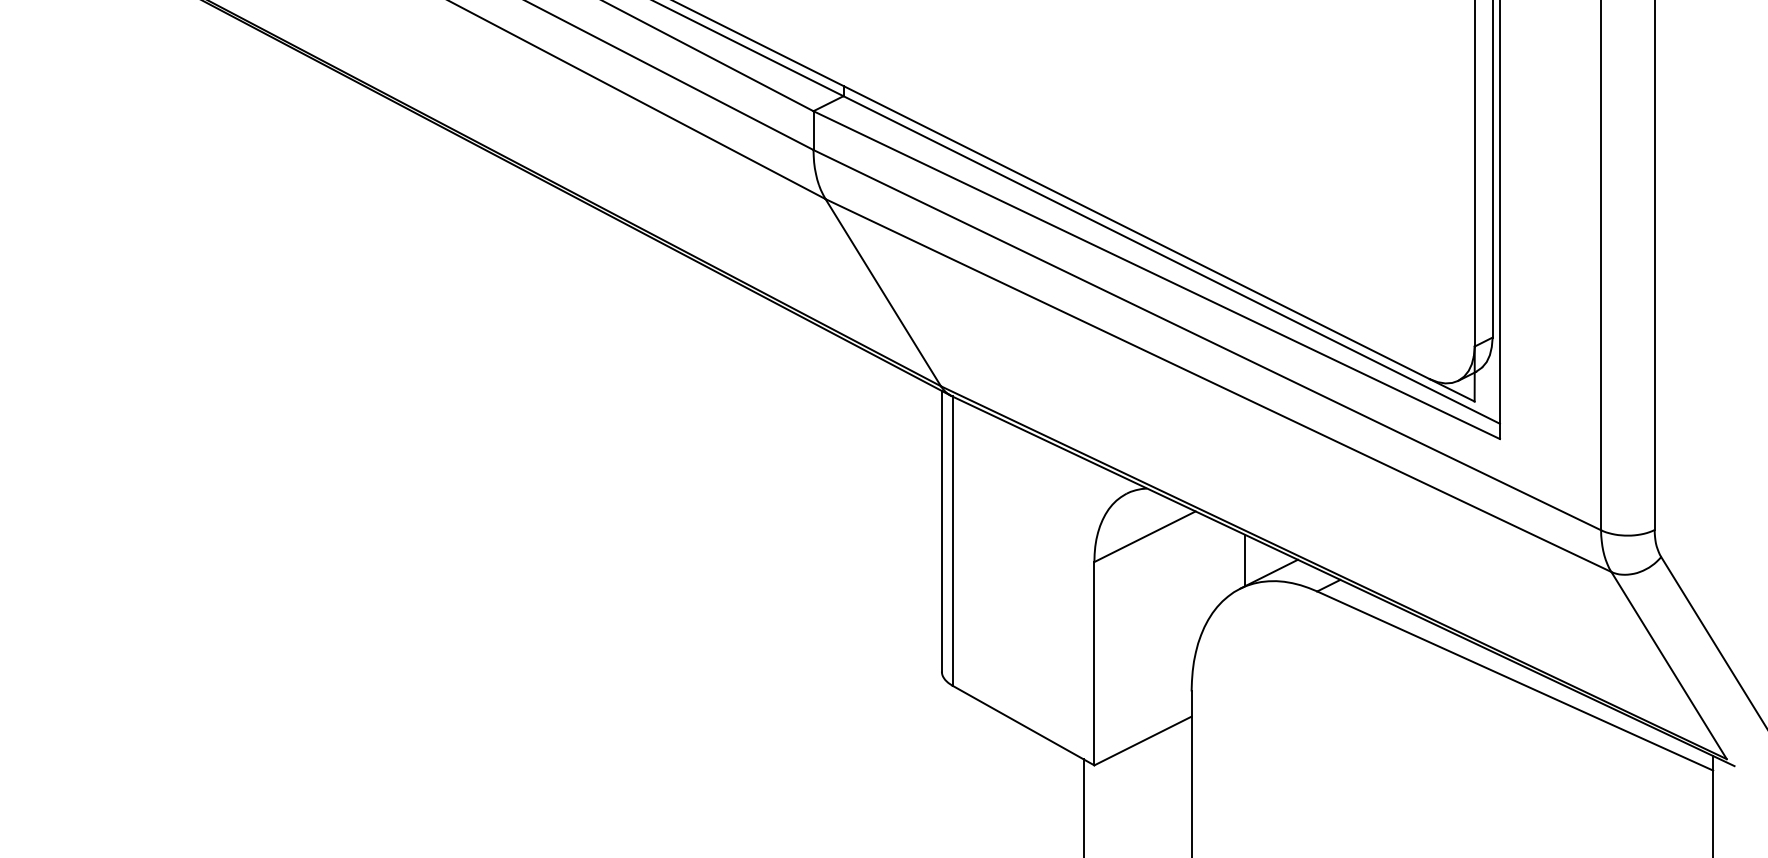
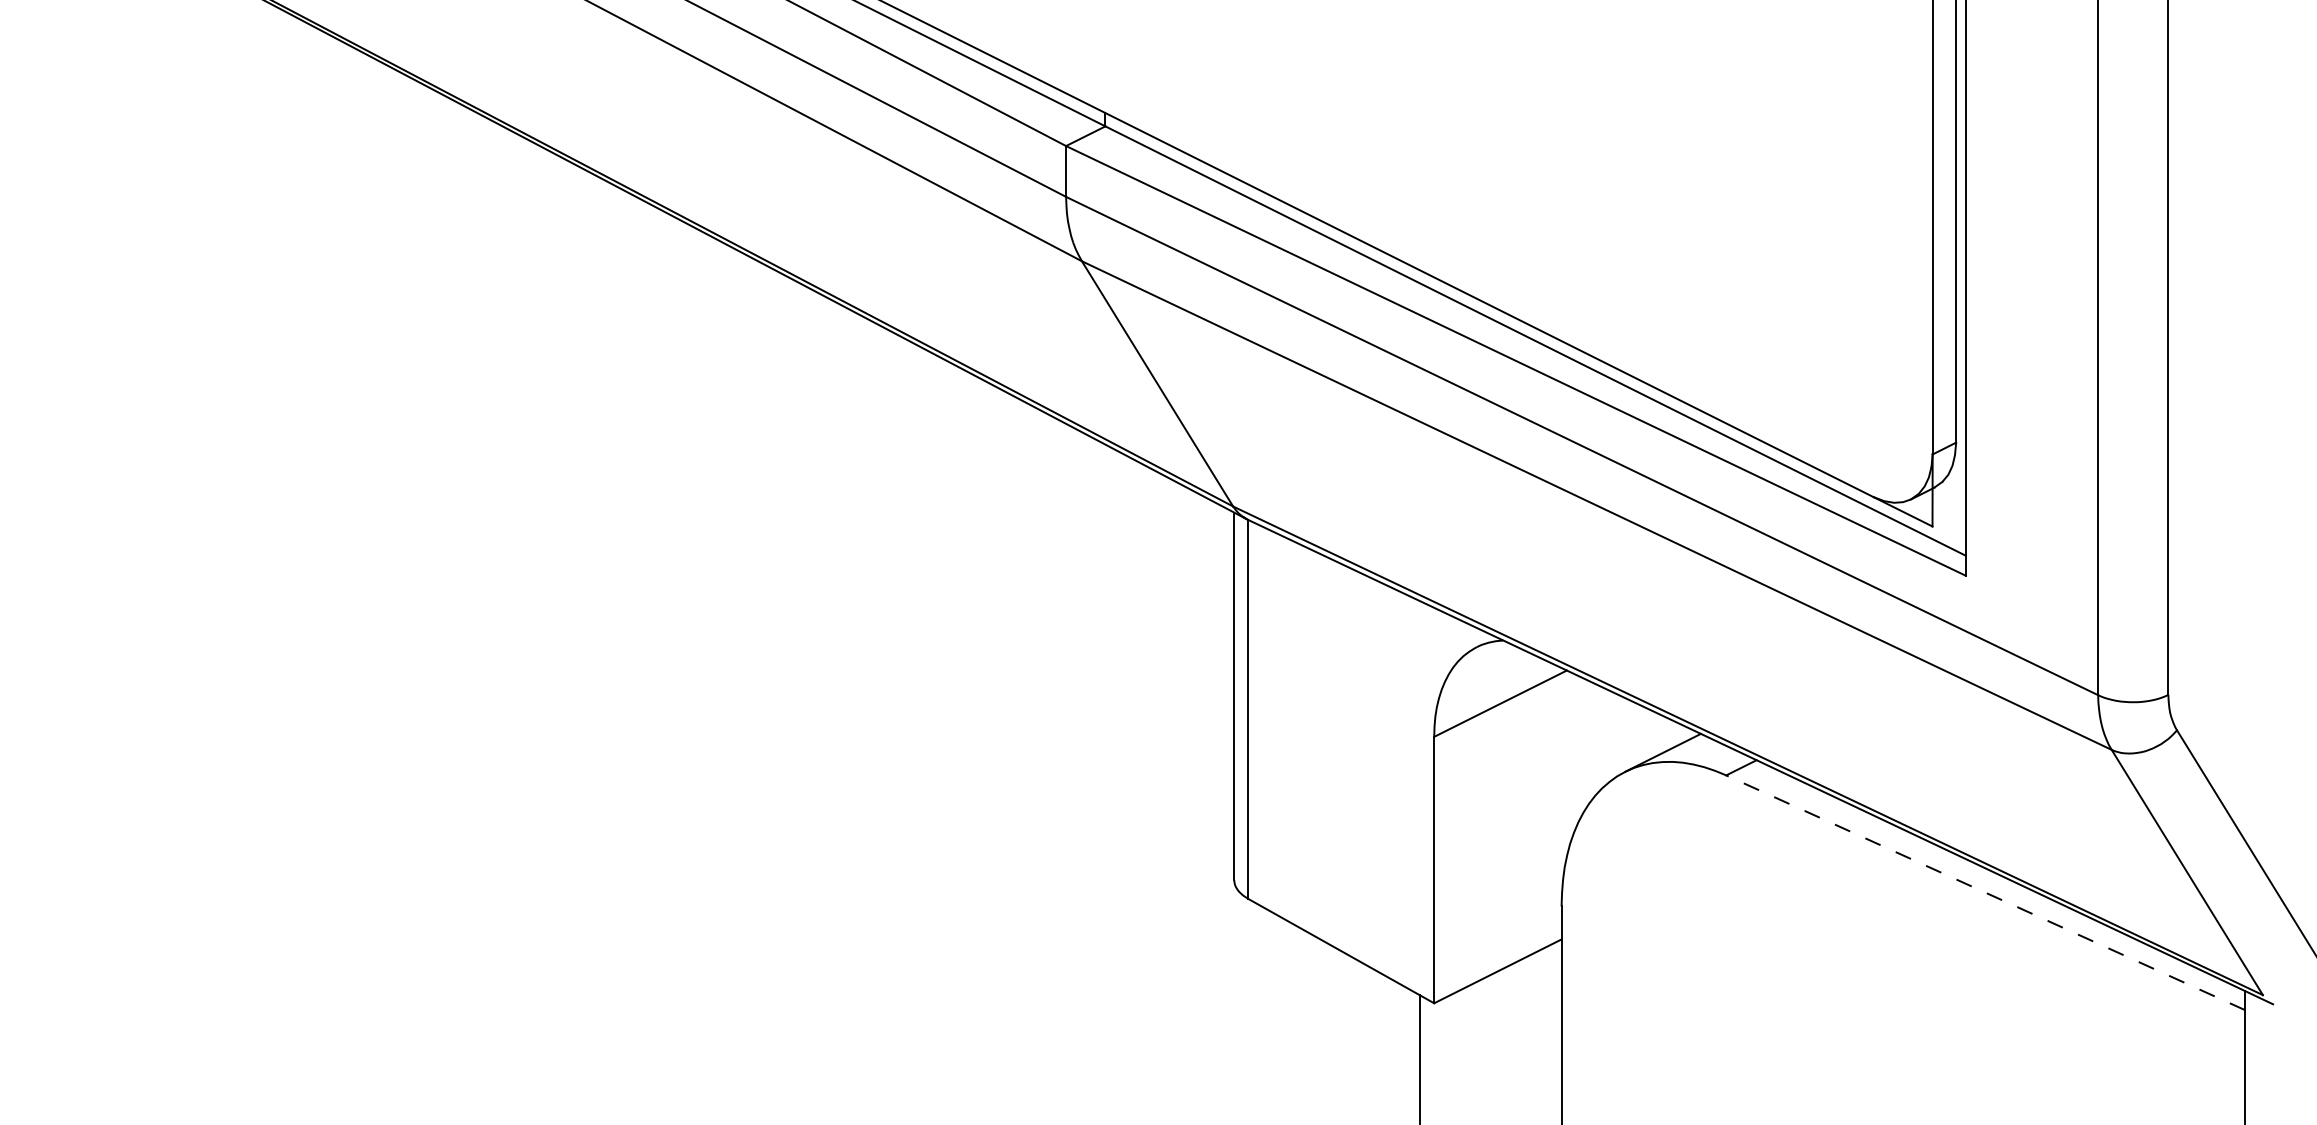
line: (1245, 560) -> (1632, 734), removed
line: (1515, 680) -> (1985, 892), solid -> dashed

